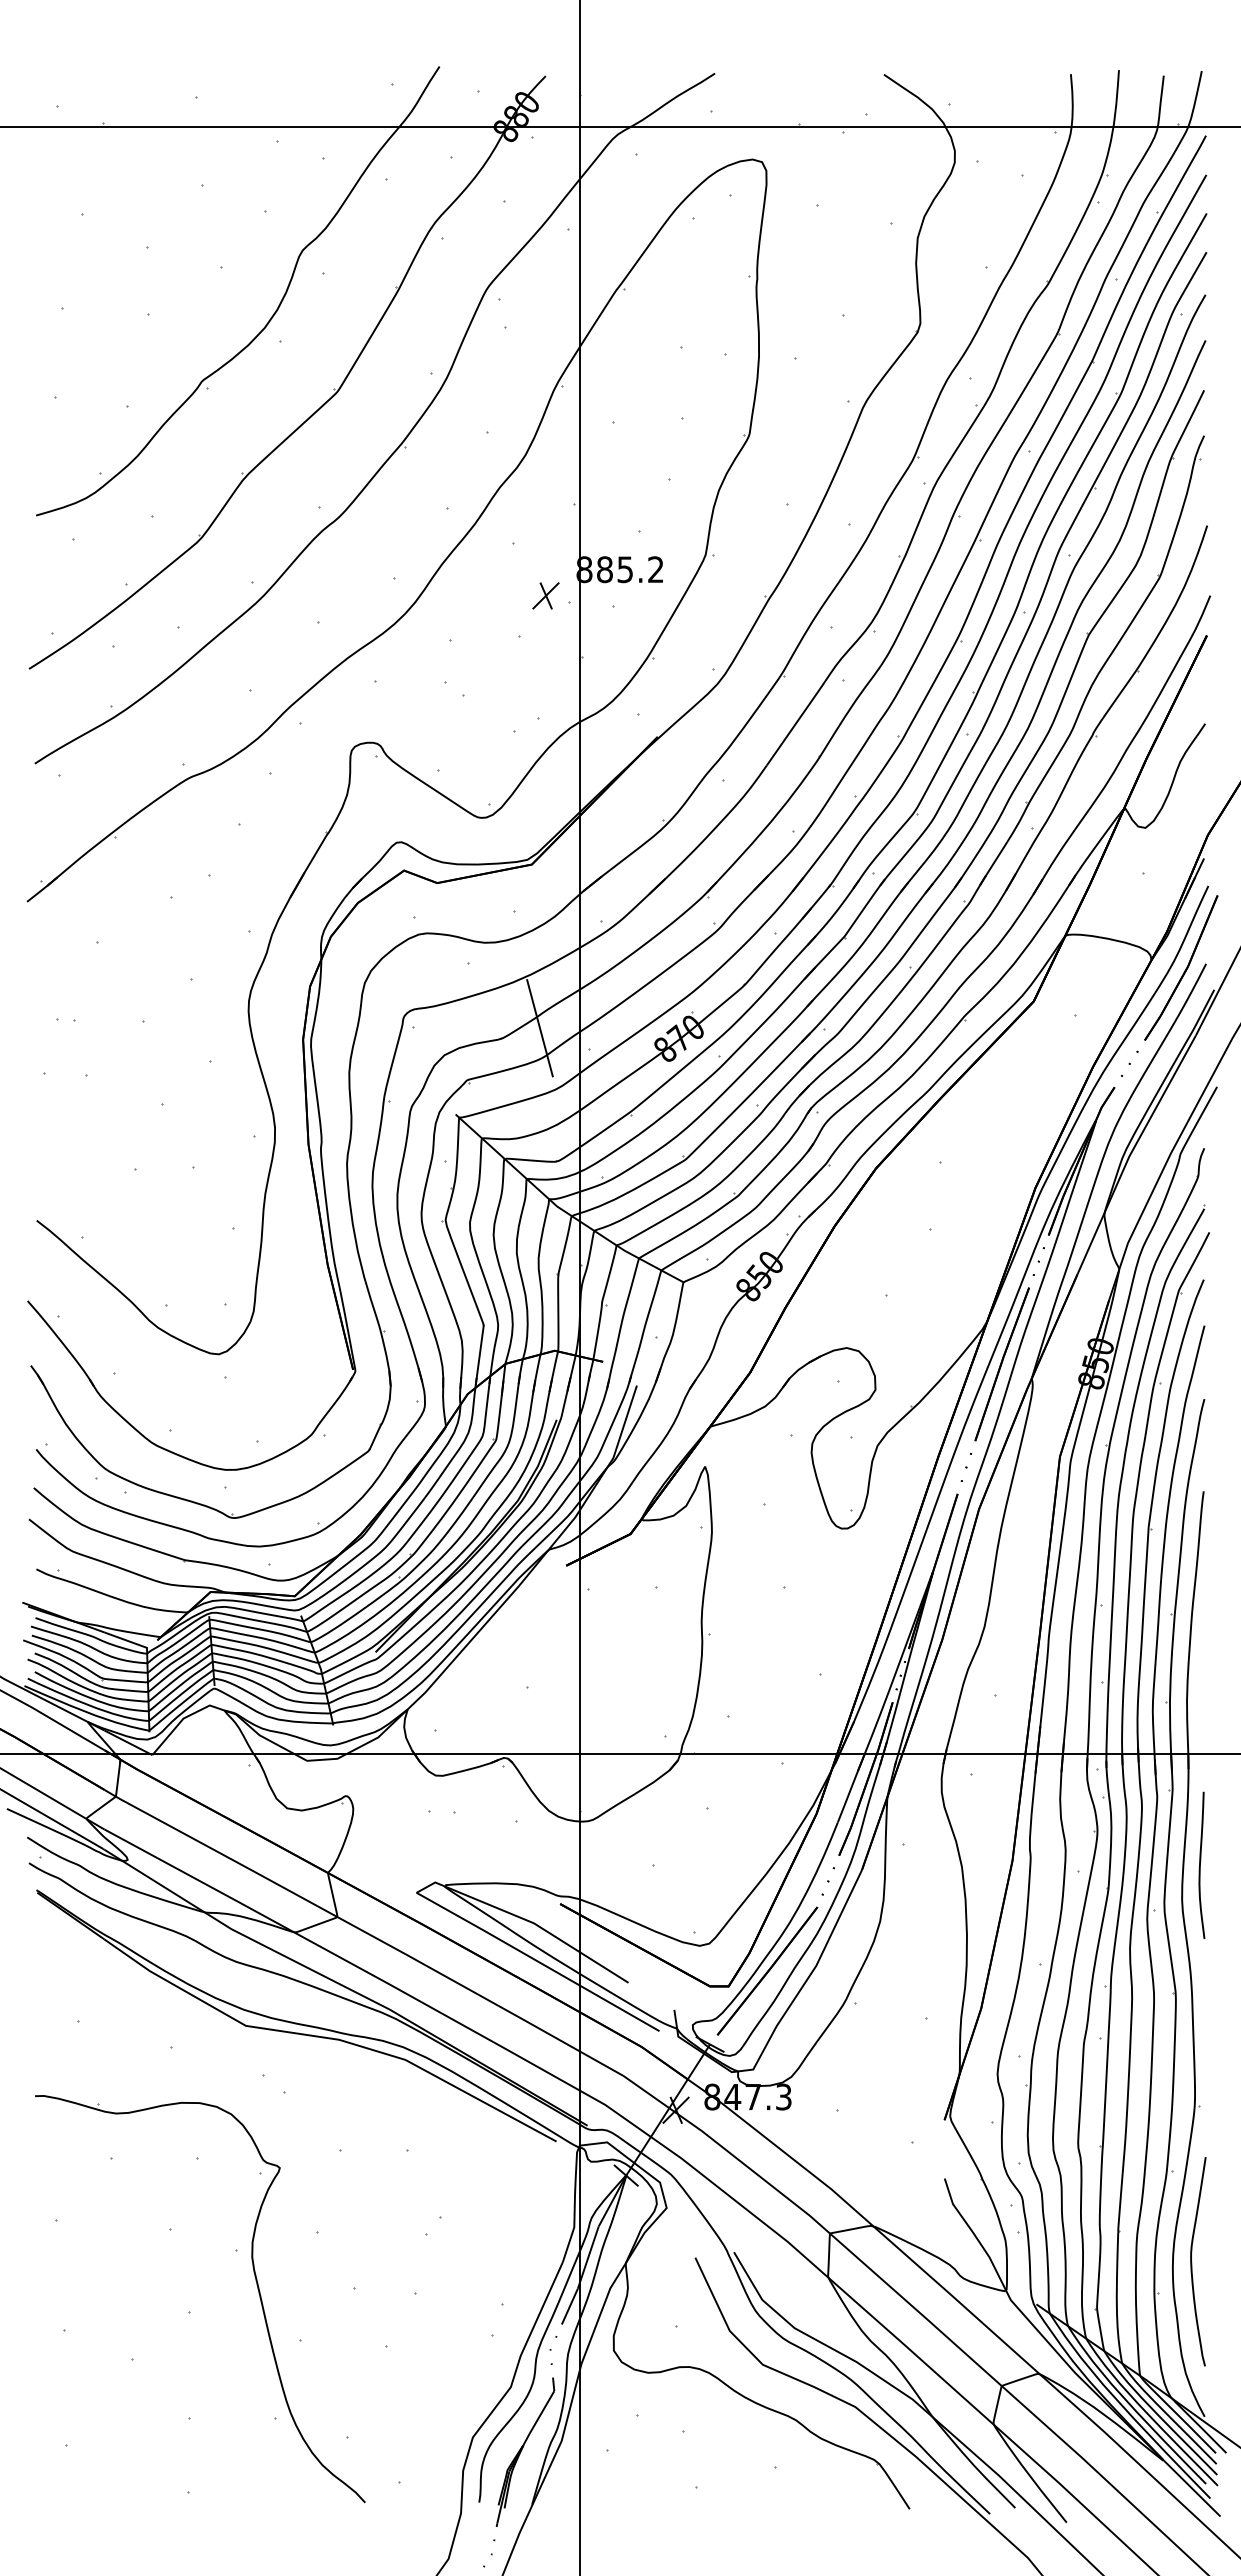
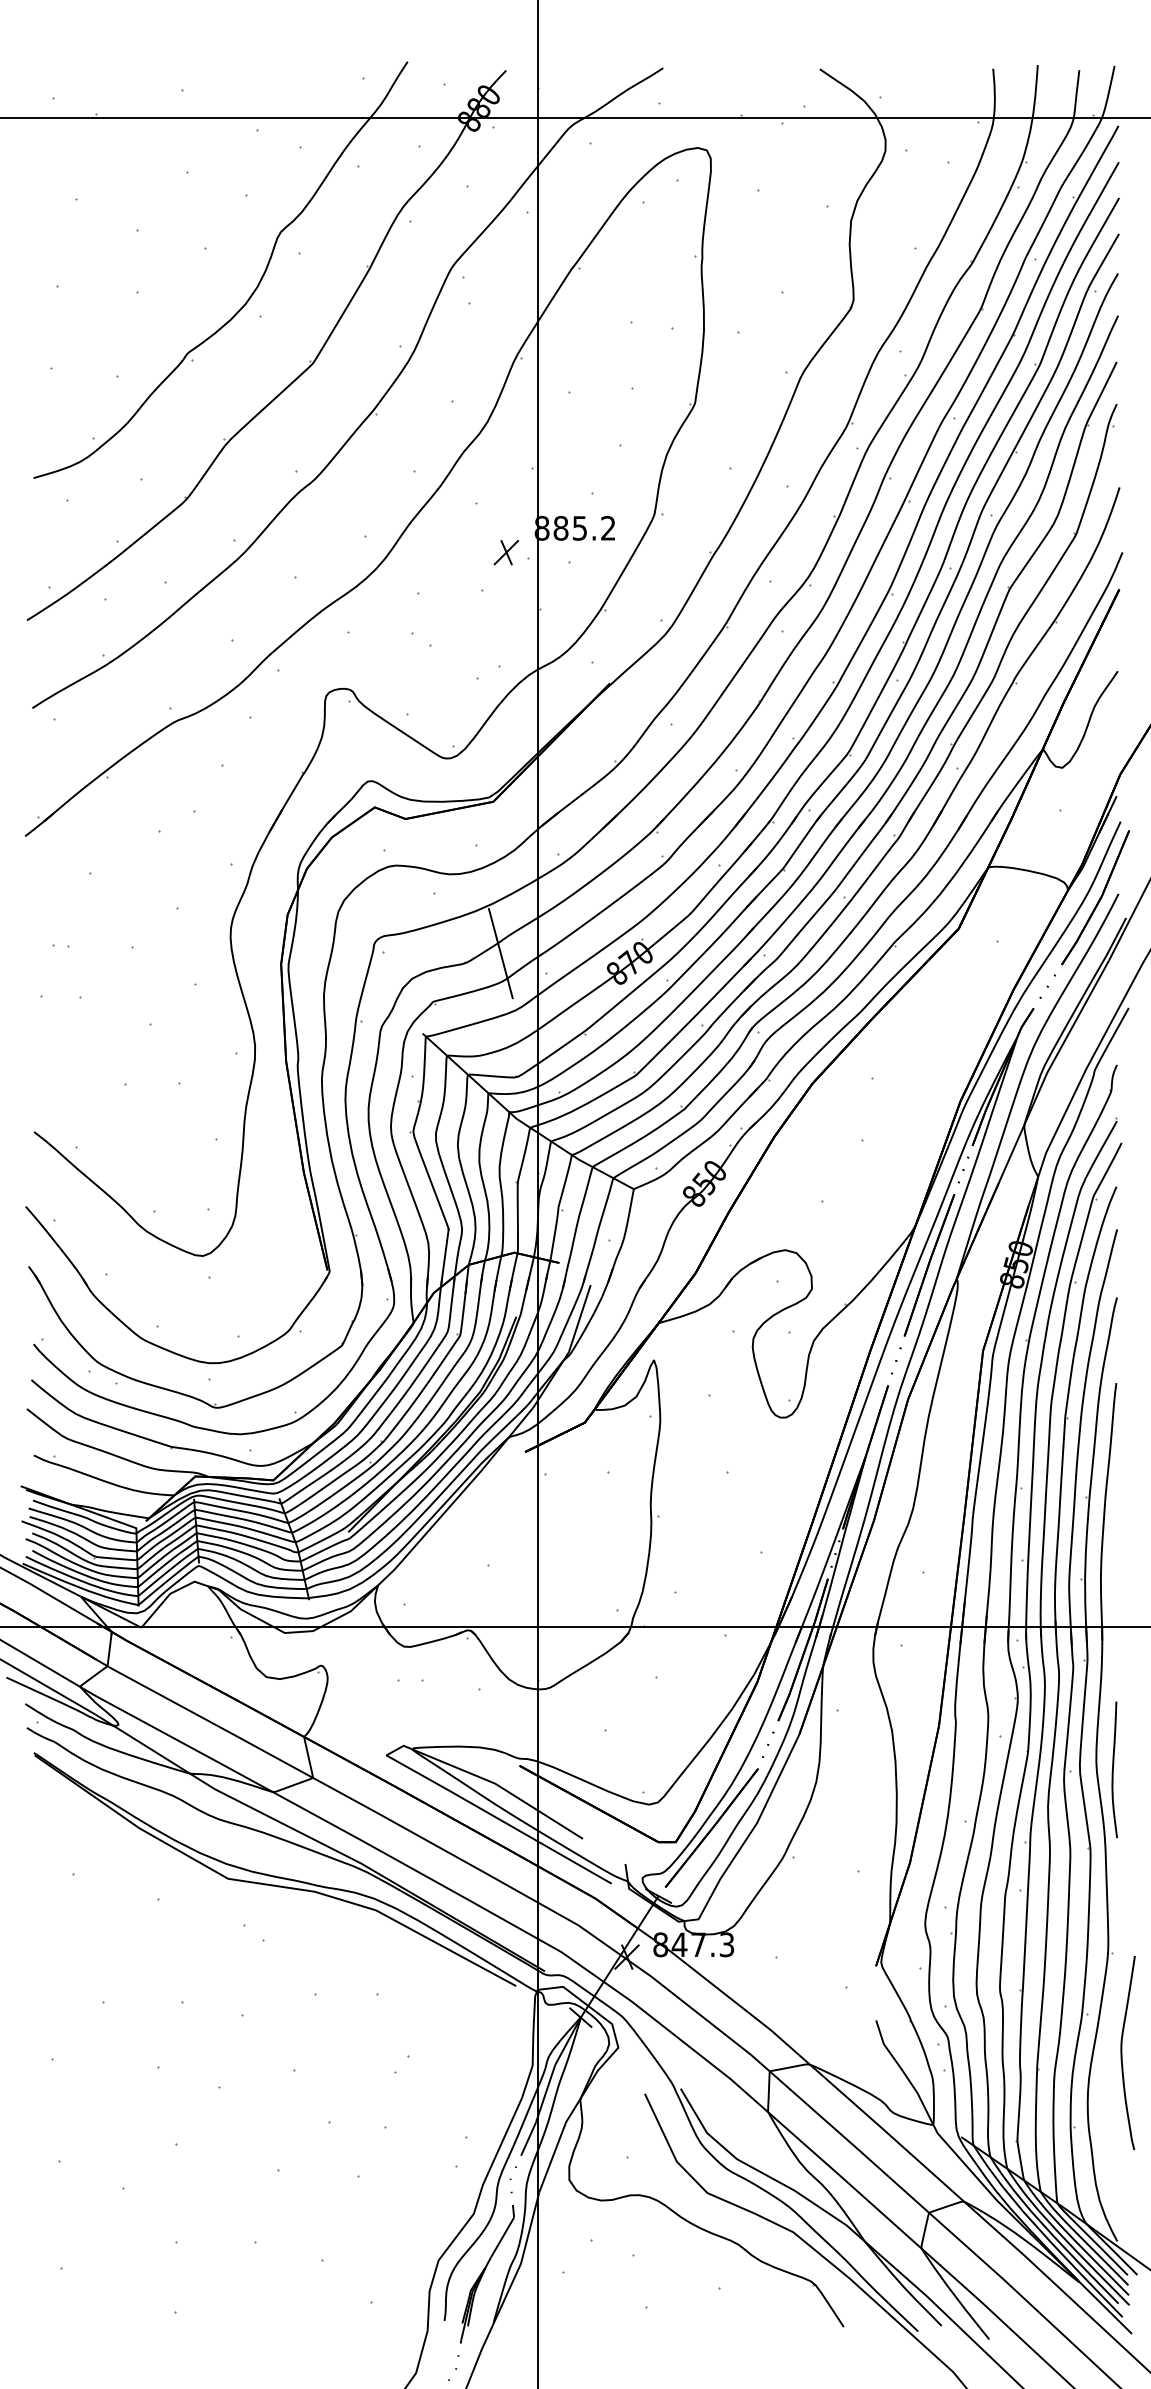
curve: (1200, 1864) -> (1113, 1769), moved
curve: (1192, 2262) -> (1122, 2053), moved
part: (256, 2285) -> (237, 2119), removed

